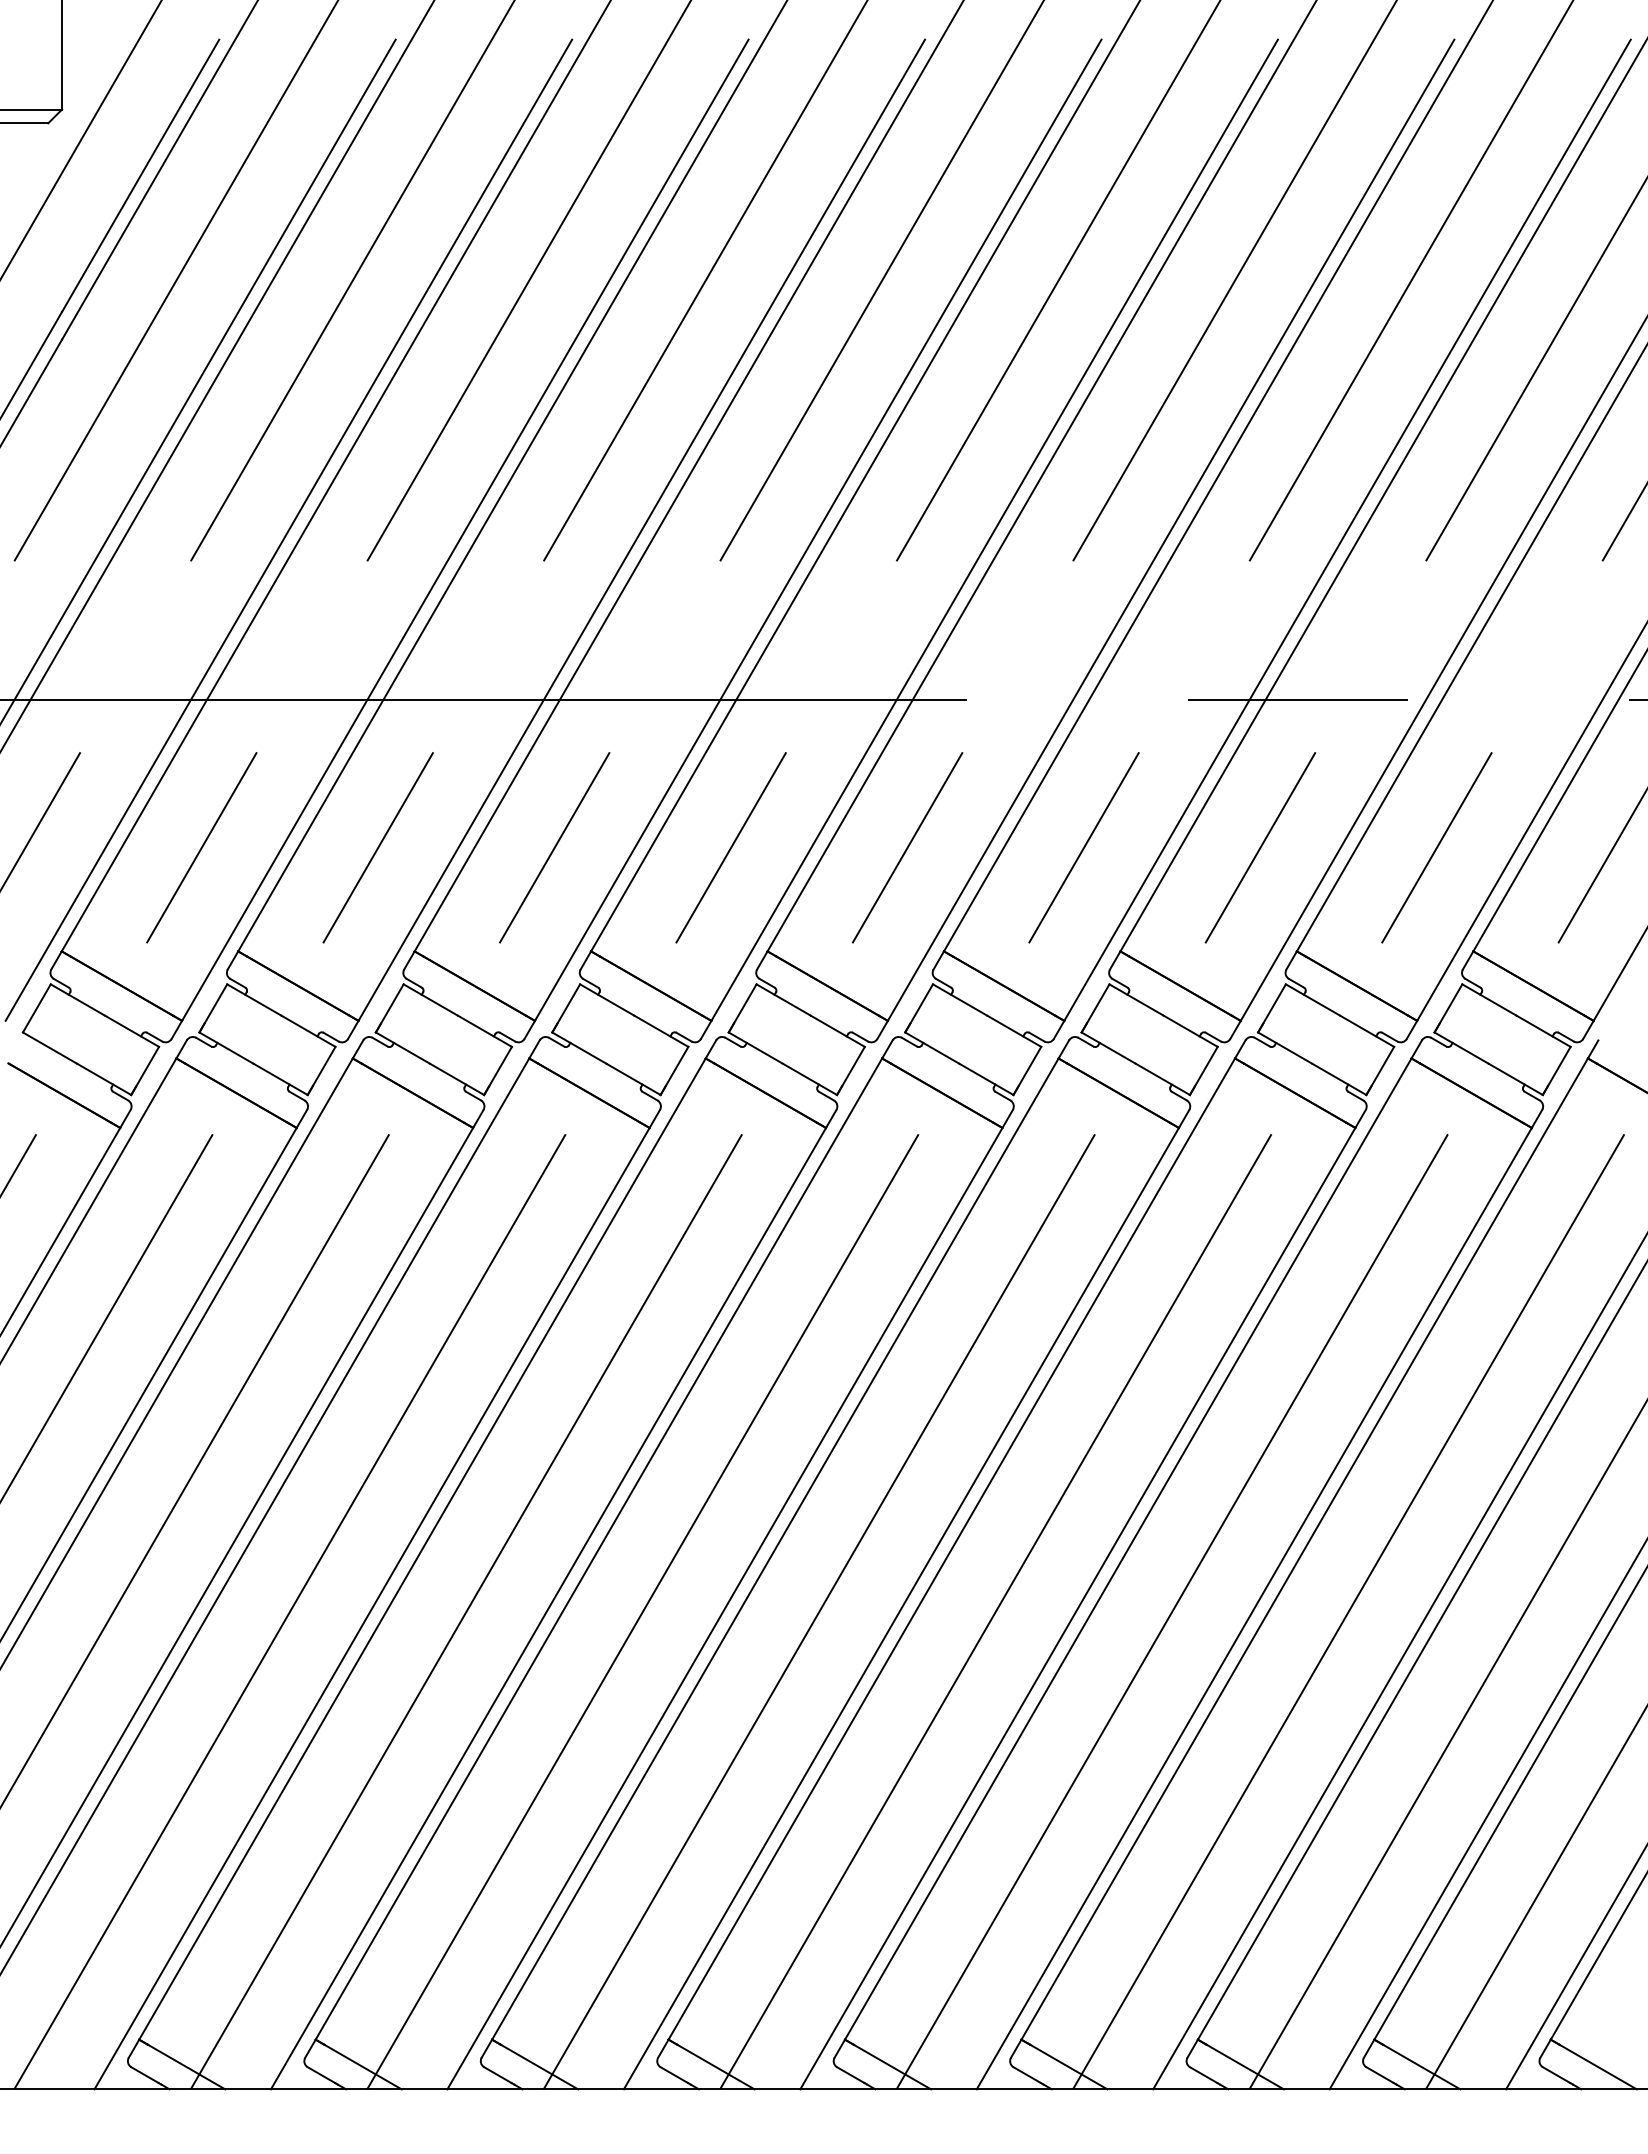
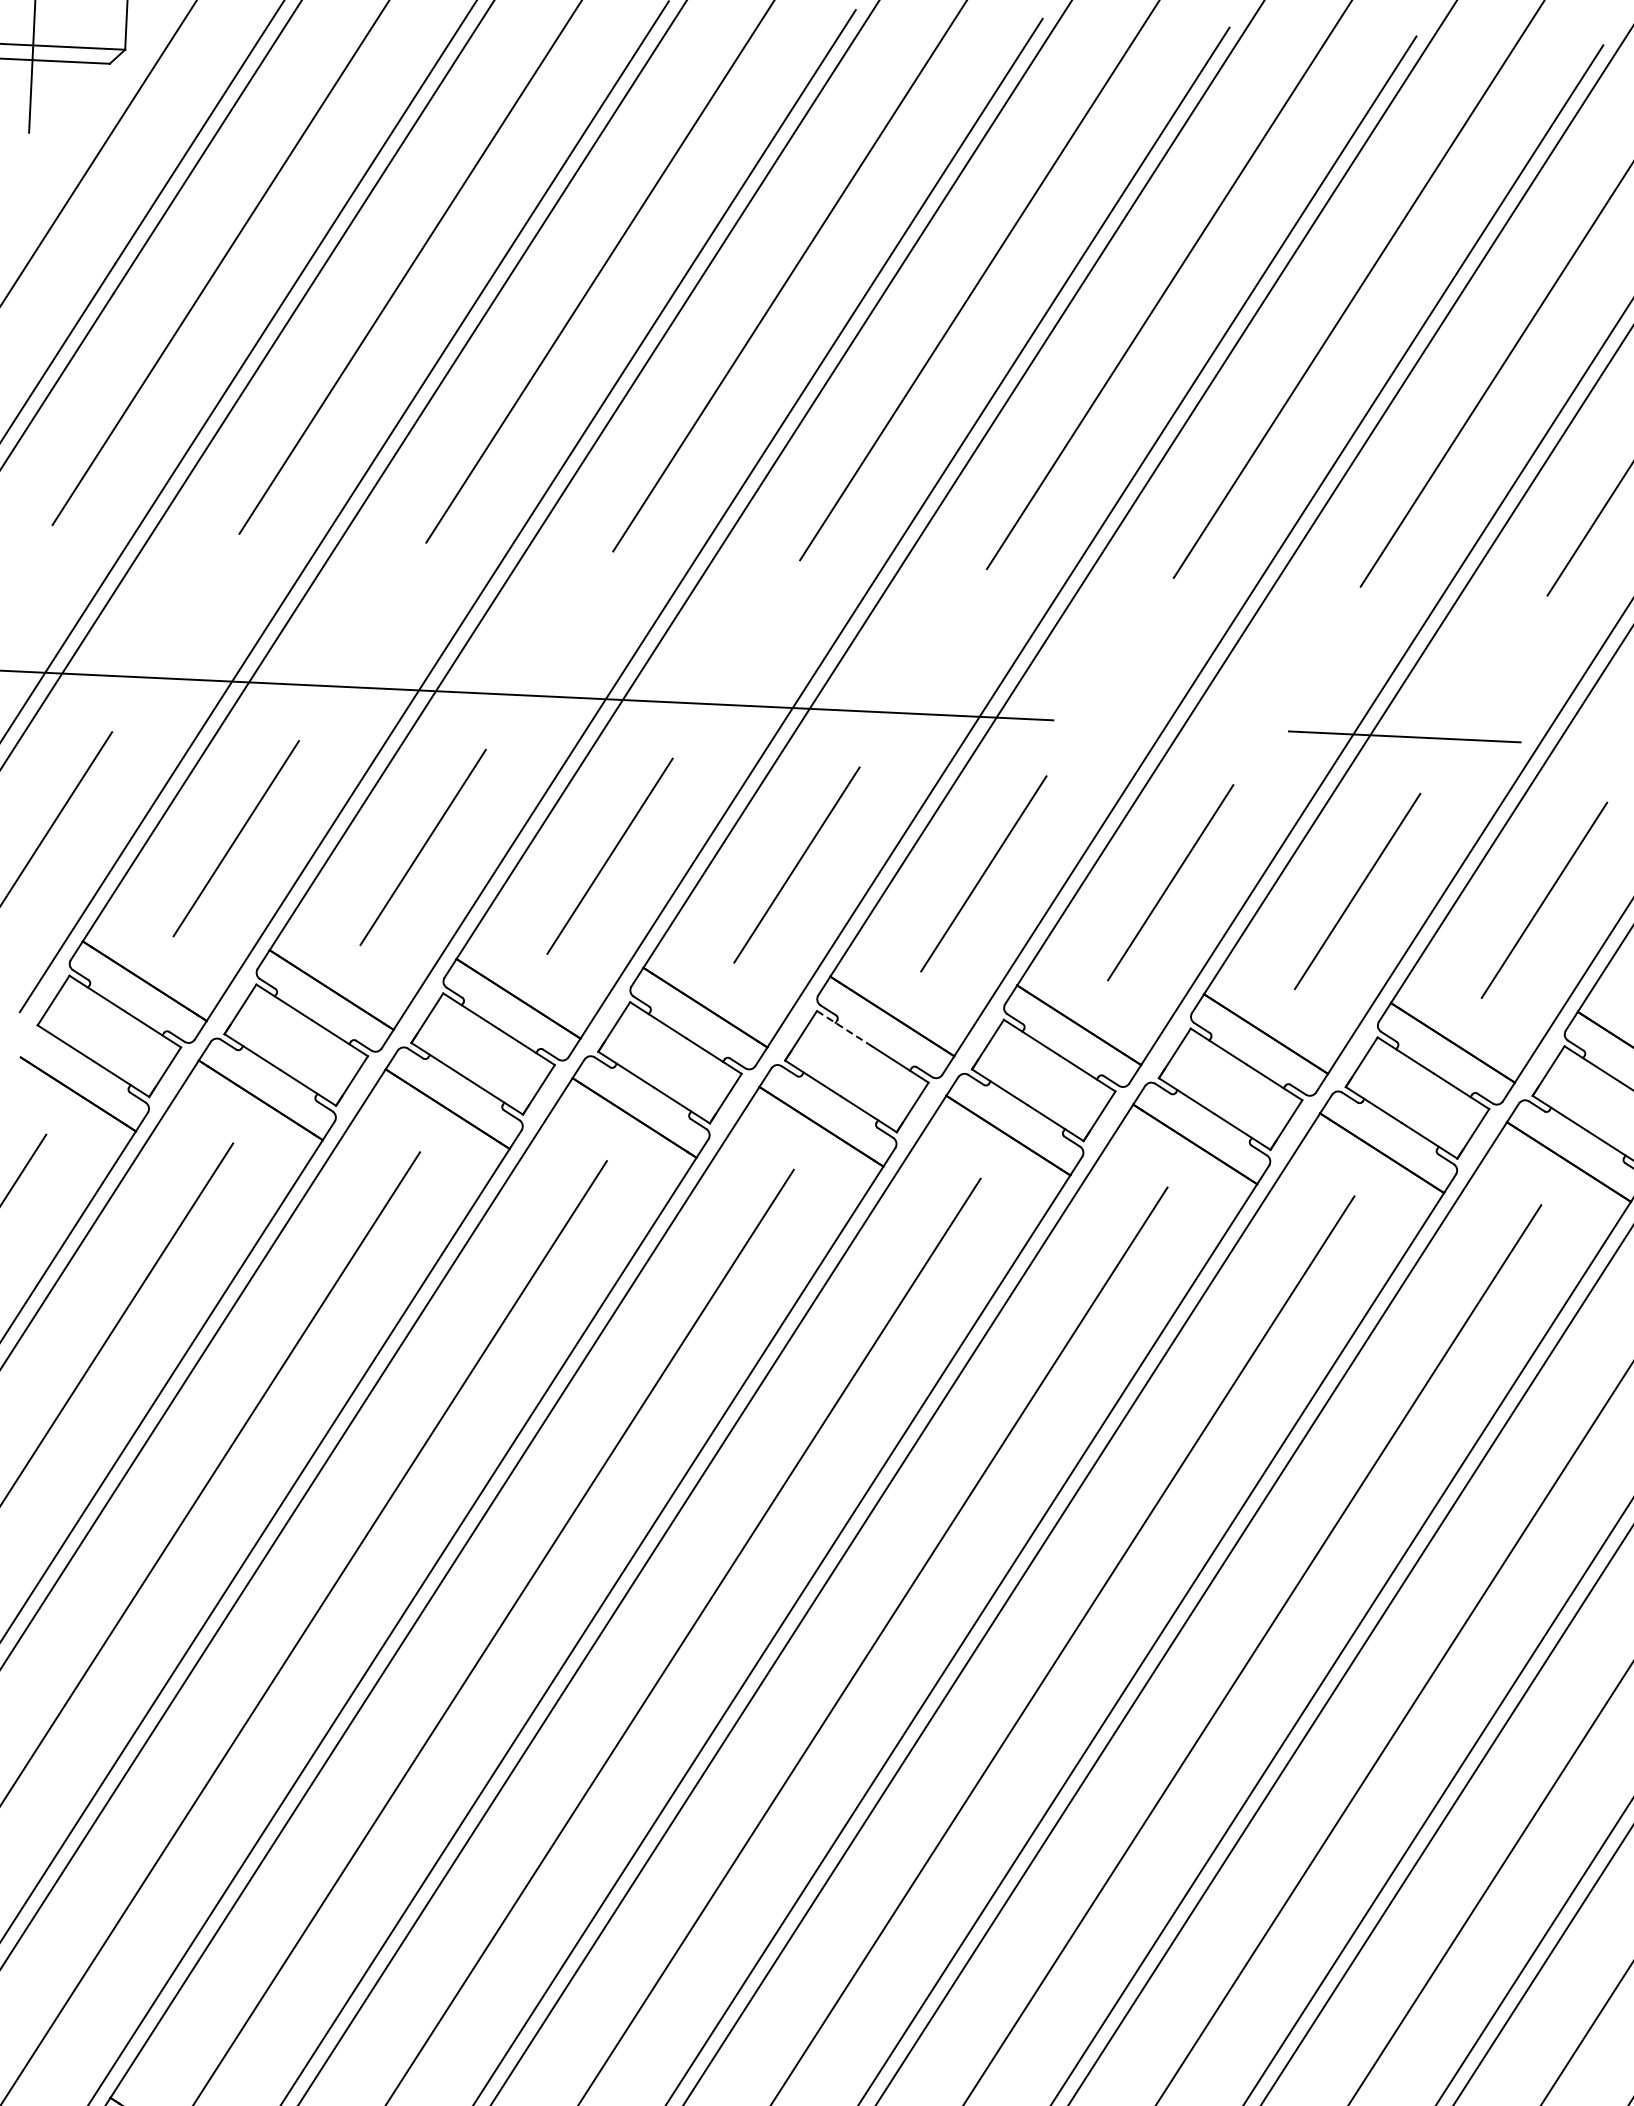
line: (784, 1000) -> (845, 1029), solid -> dashed

